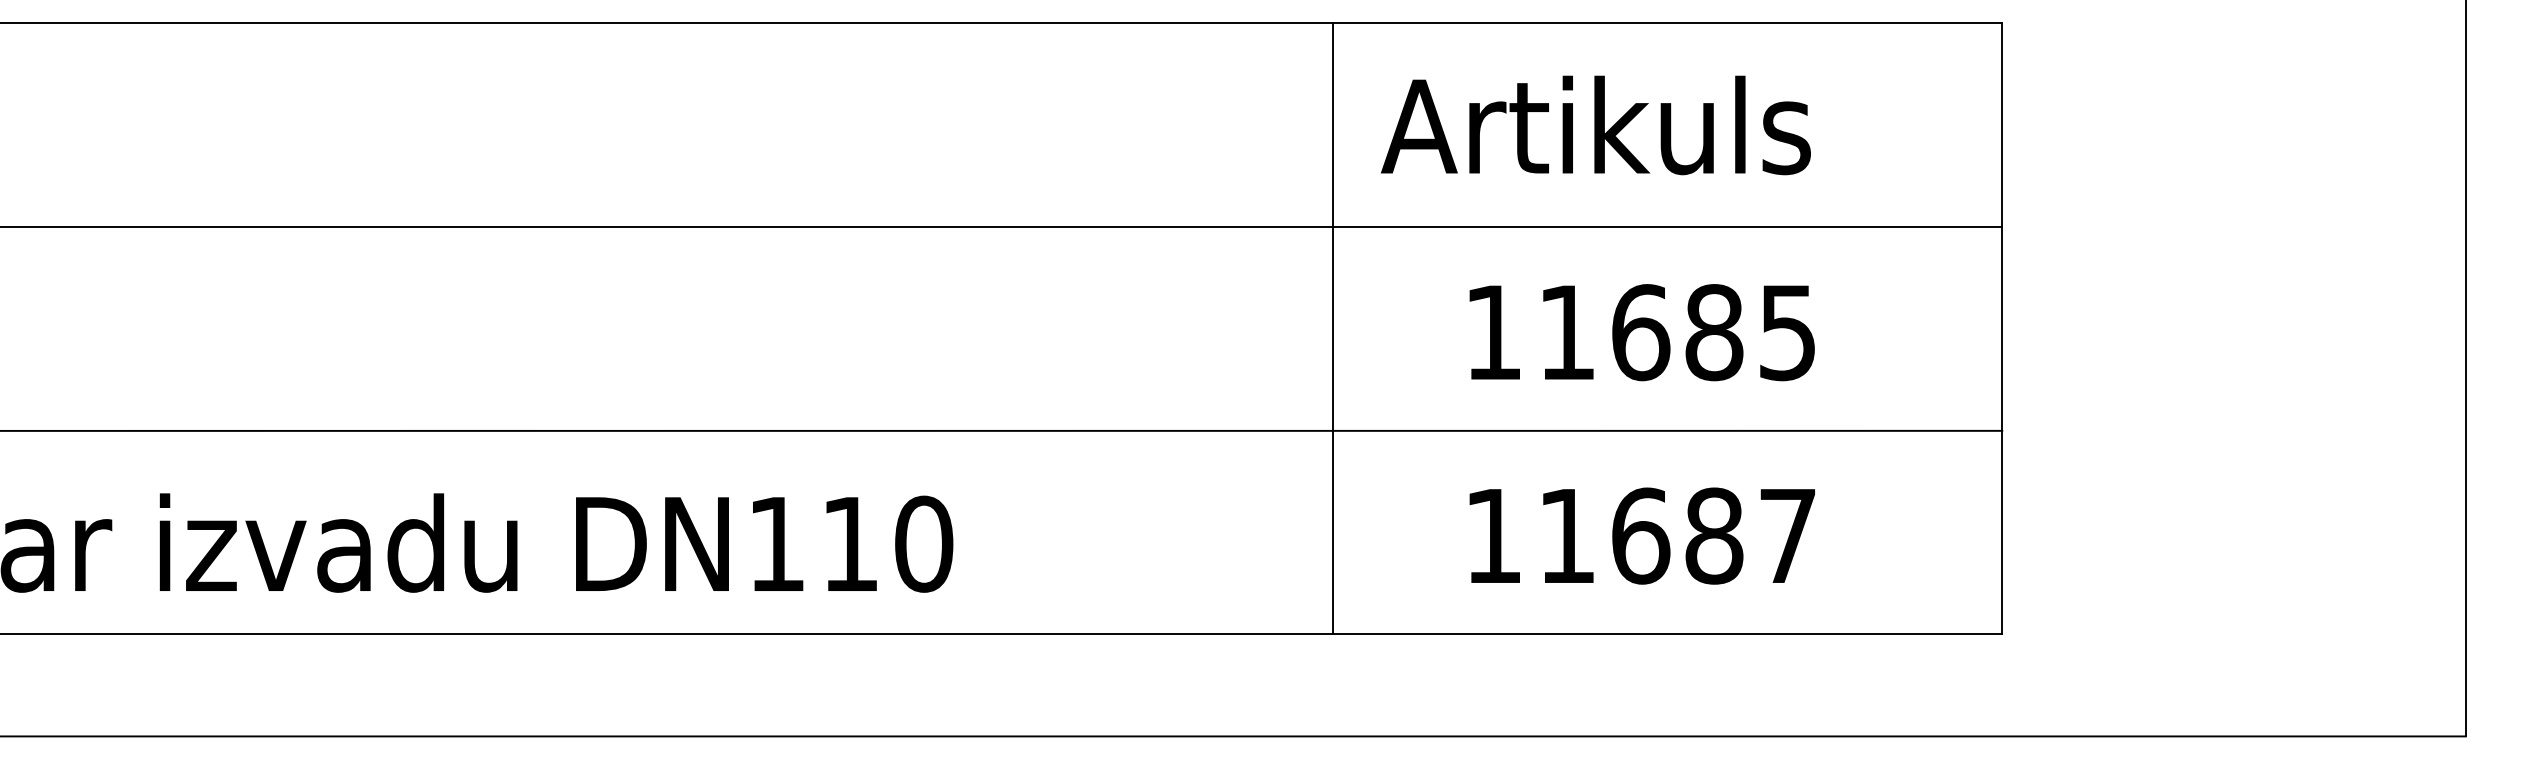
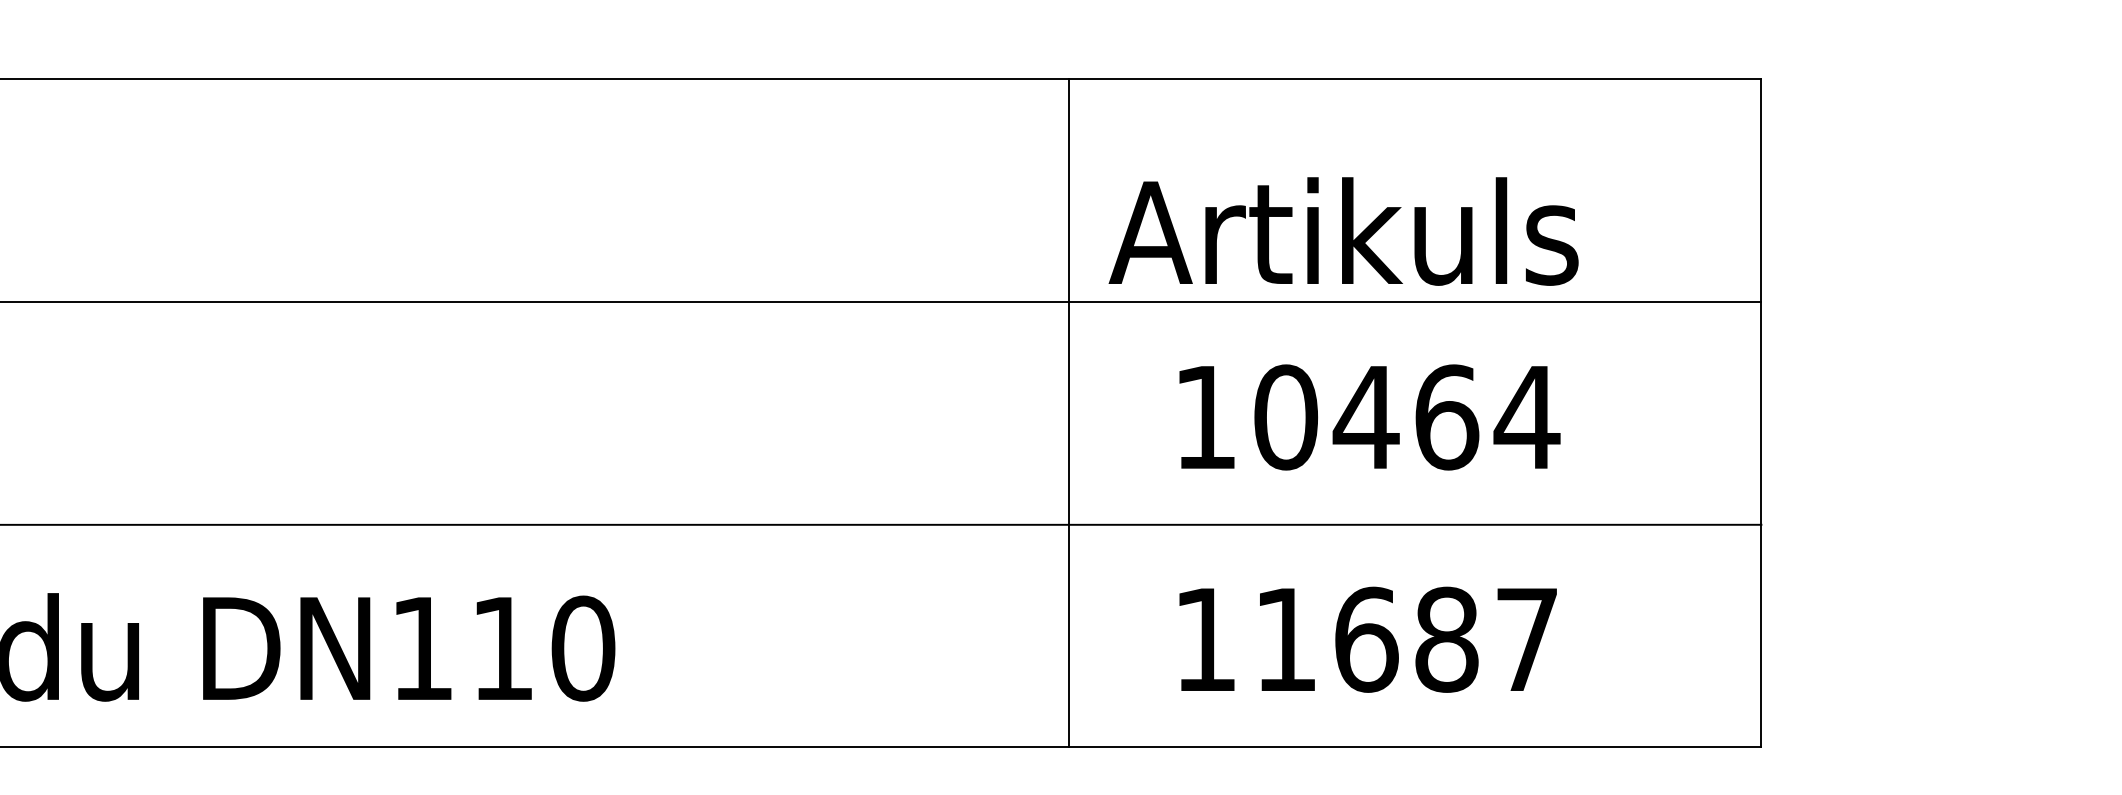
text: (1595, 125) -> (1343, 231), moved
line: (1332, 328) -> (1068, 412), moved
text: (1678, 332) -> (1407, 417), 11685 -> 10464

